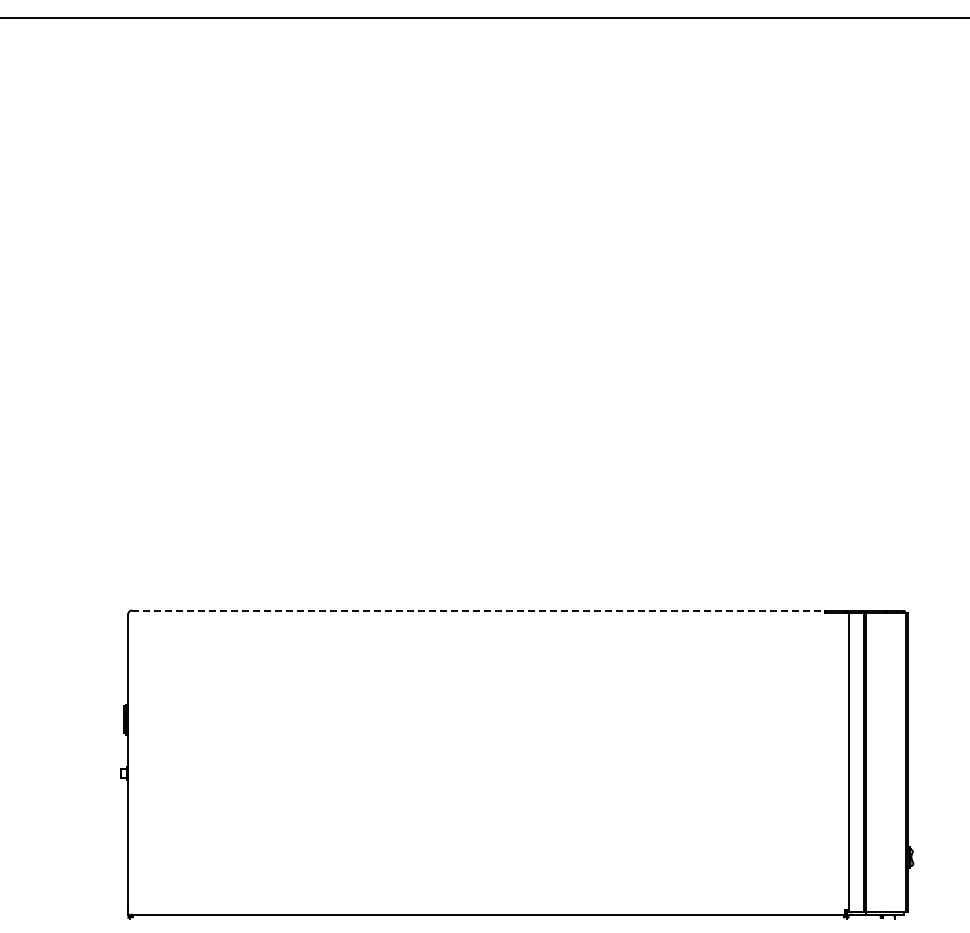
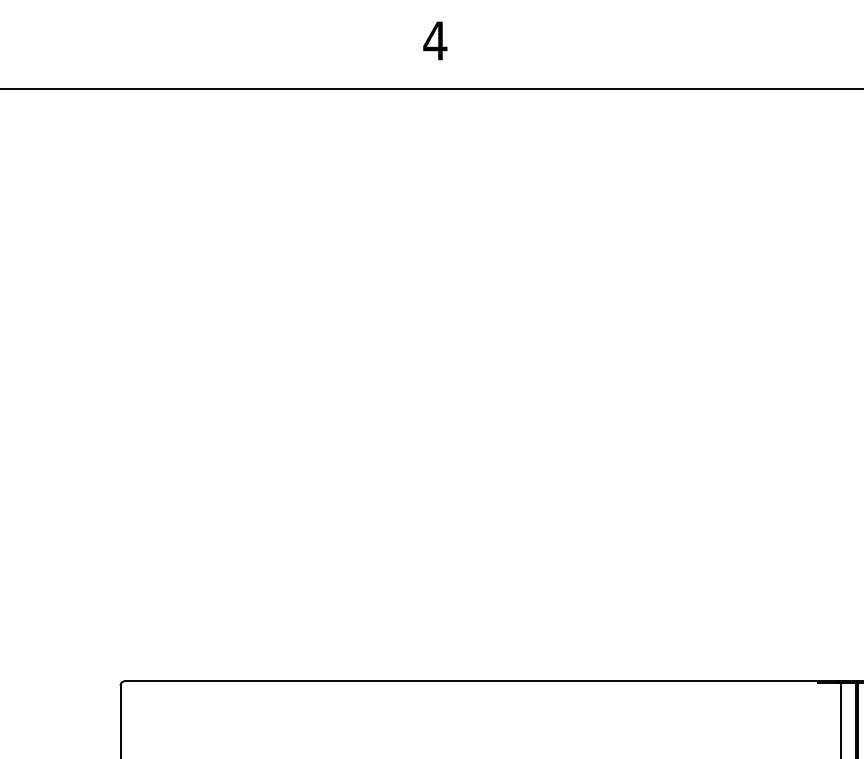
line: (478, 610) -> (470, 681), dashed -> solid

